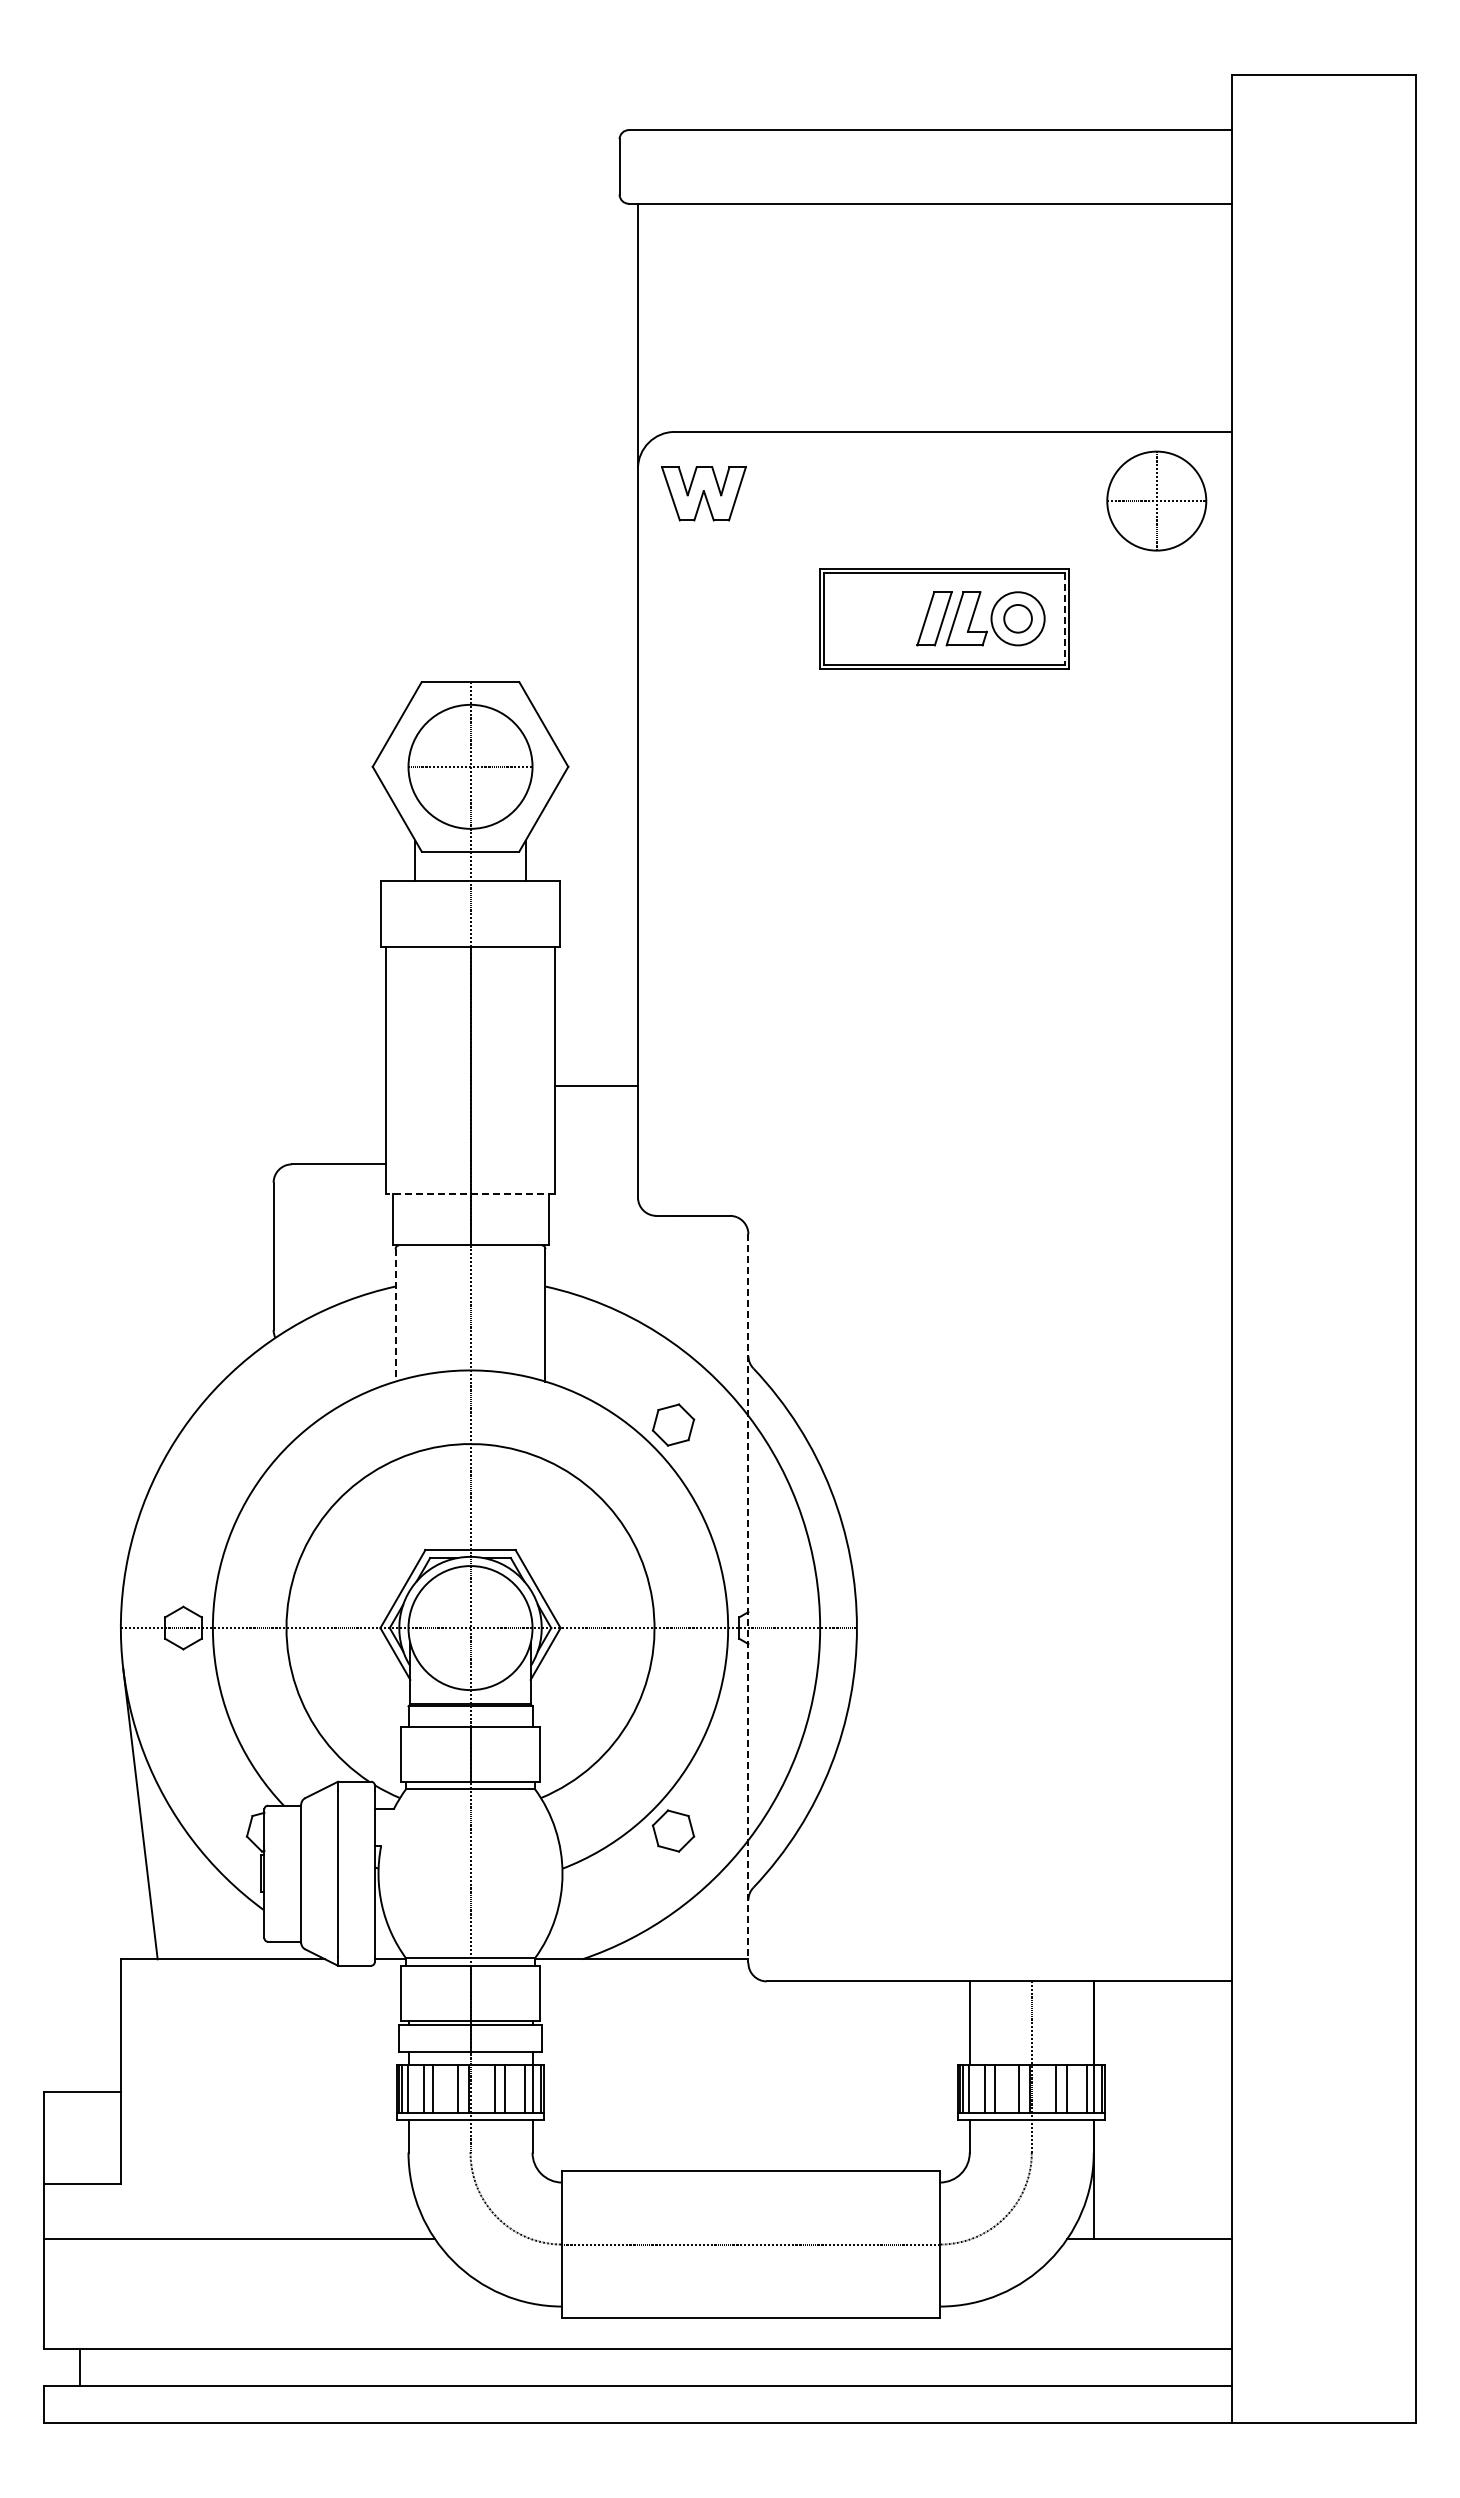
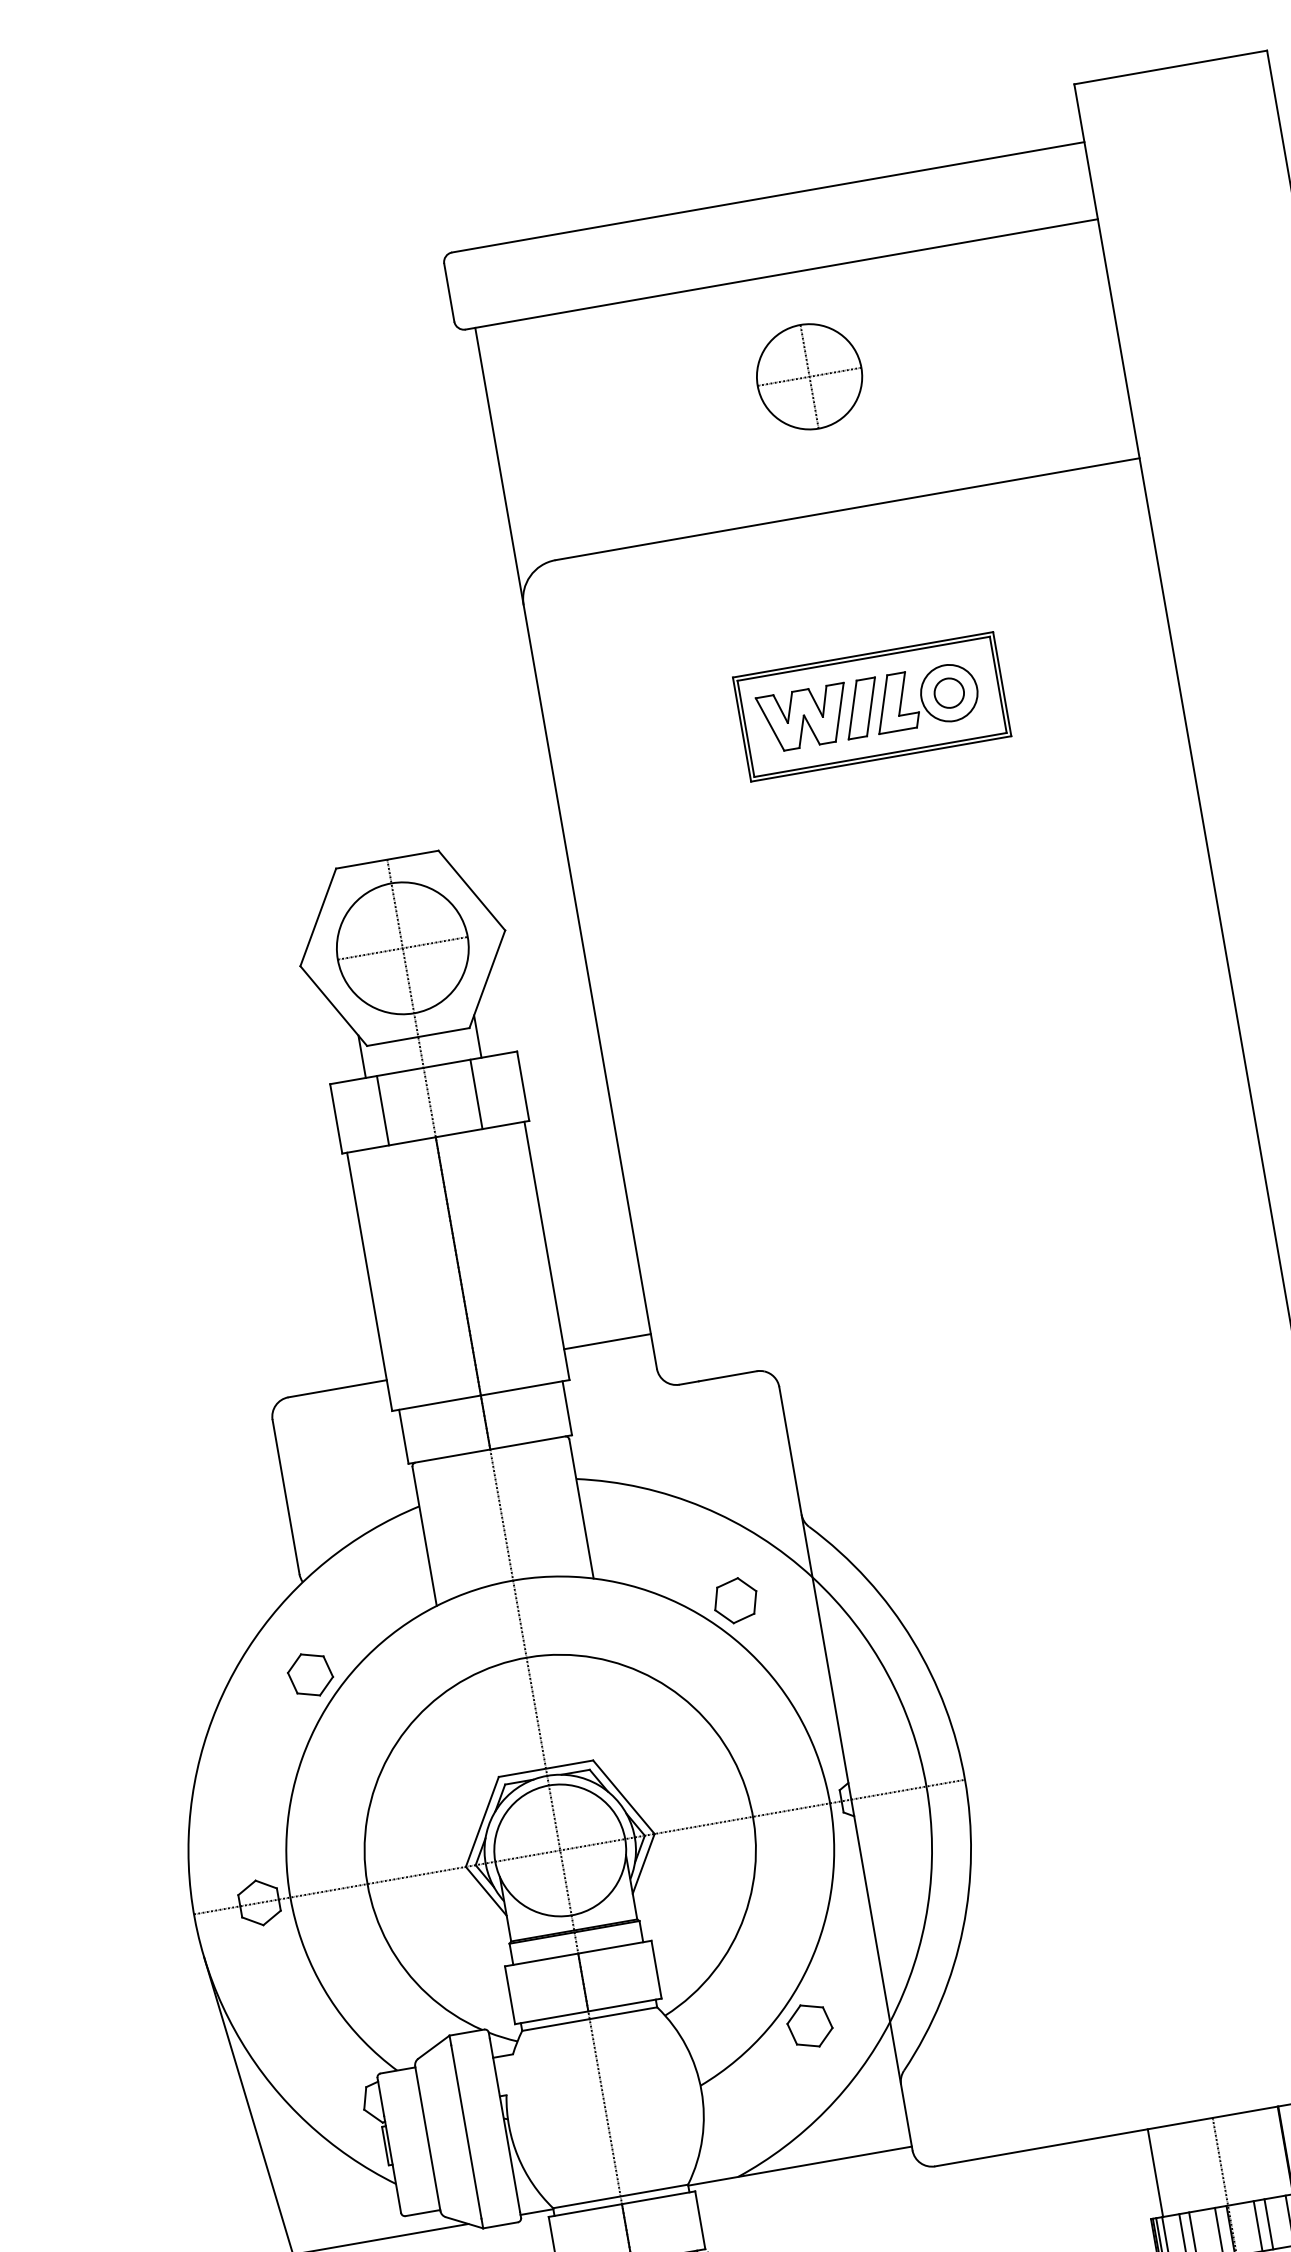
part: (703, 493) -> (804, 718), moved
part: (1156, 500) -> (809, 376), moved
line: (1064, 619) -> (998, 685), dashed -> solid
line: (425, 913) -> (382, 1110), added
line: (515, 913) -> (476, 1093), added
line: (596, 1086) -> (607, 1341), moved
line: (470, 1193) -> (480, 1395), dashed -> solid
line: (395, 1315) -> (424, 1536), dashed -> solid
part: (267, 1424) -> (310, 1674), added
line: (748, 1599) -> (846, 1769), dashed -> solid

